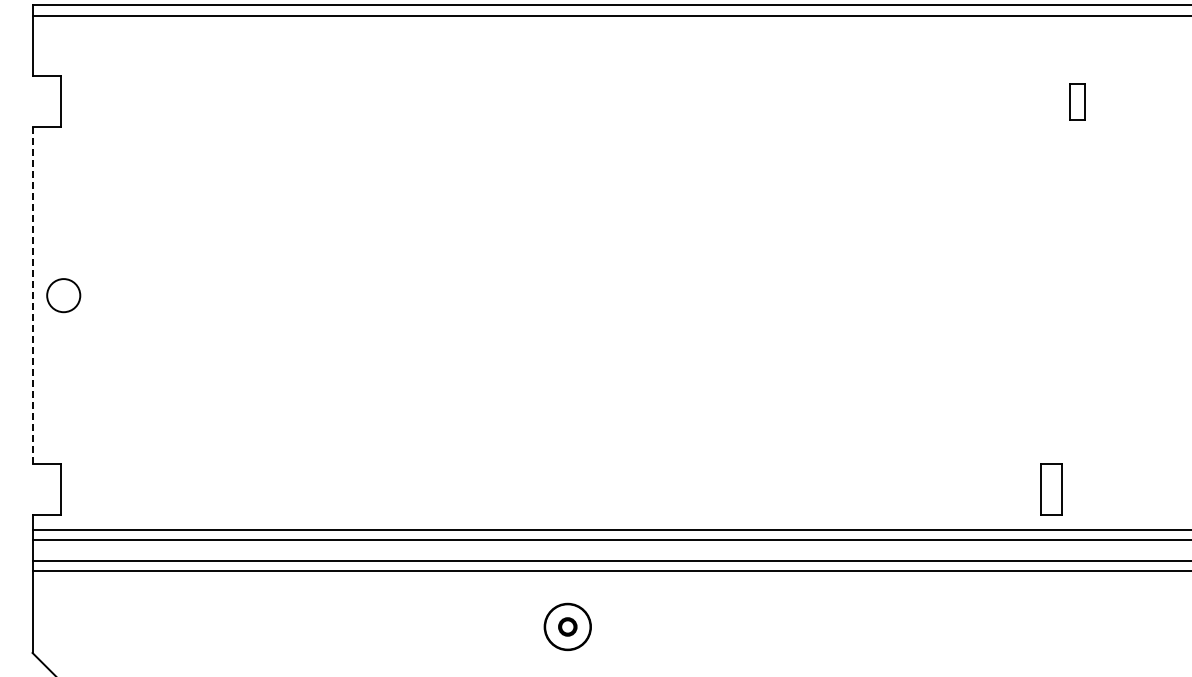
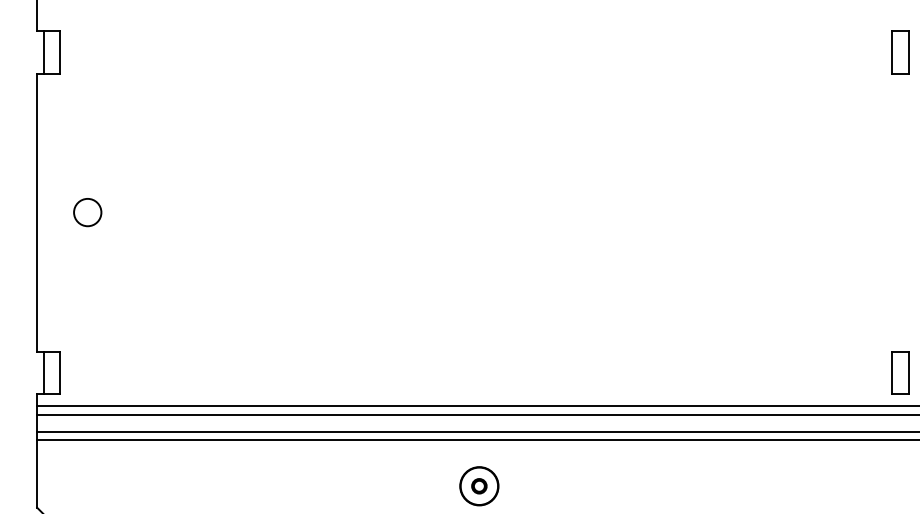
line: (40, 101) -> (43, 52), added
part: (1077, 101) -> (900, 52), size x1.43
circle: (63, 295) -> (87, 212), moved
line: (32, 296) -> (37, 213), dashed -> solid
line: (40, 488) -> (43, 371), added
part: (1051, 489) -> (900, 372), moved

